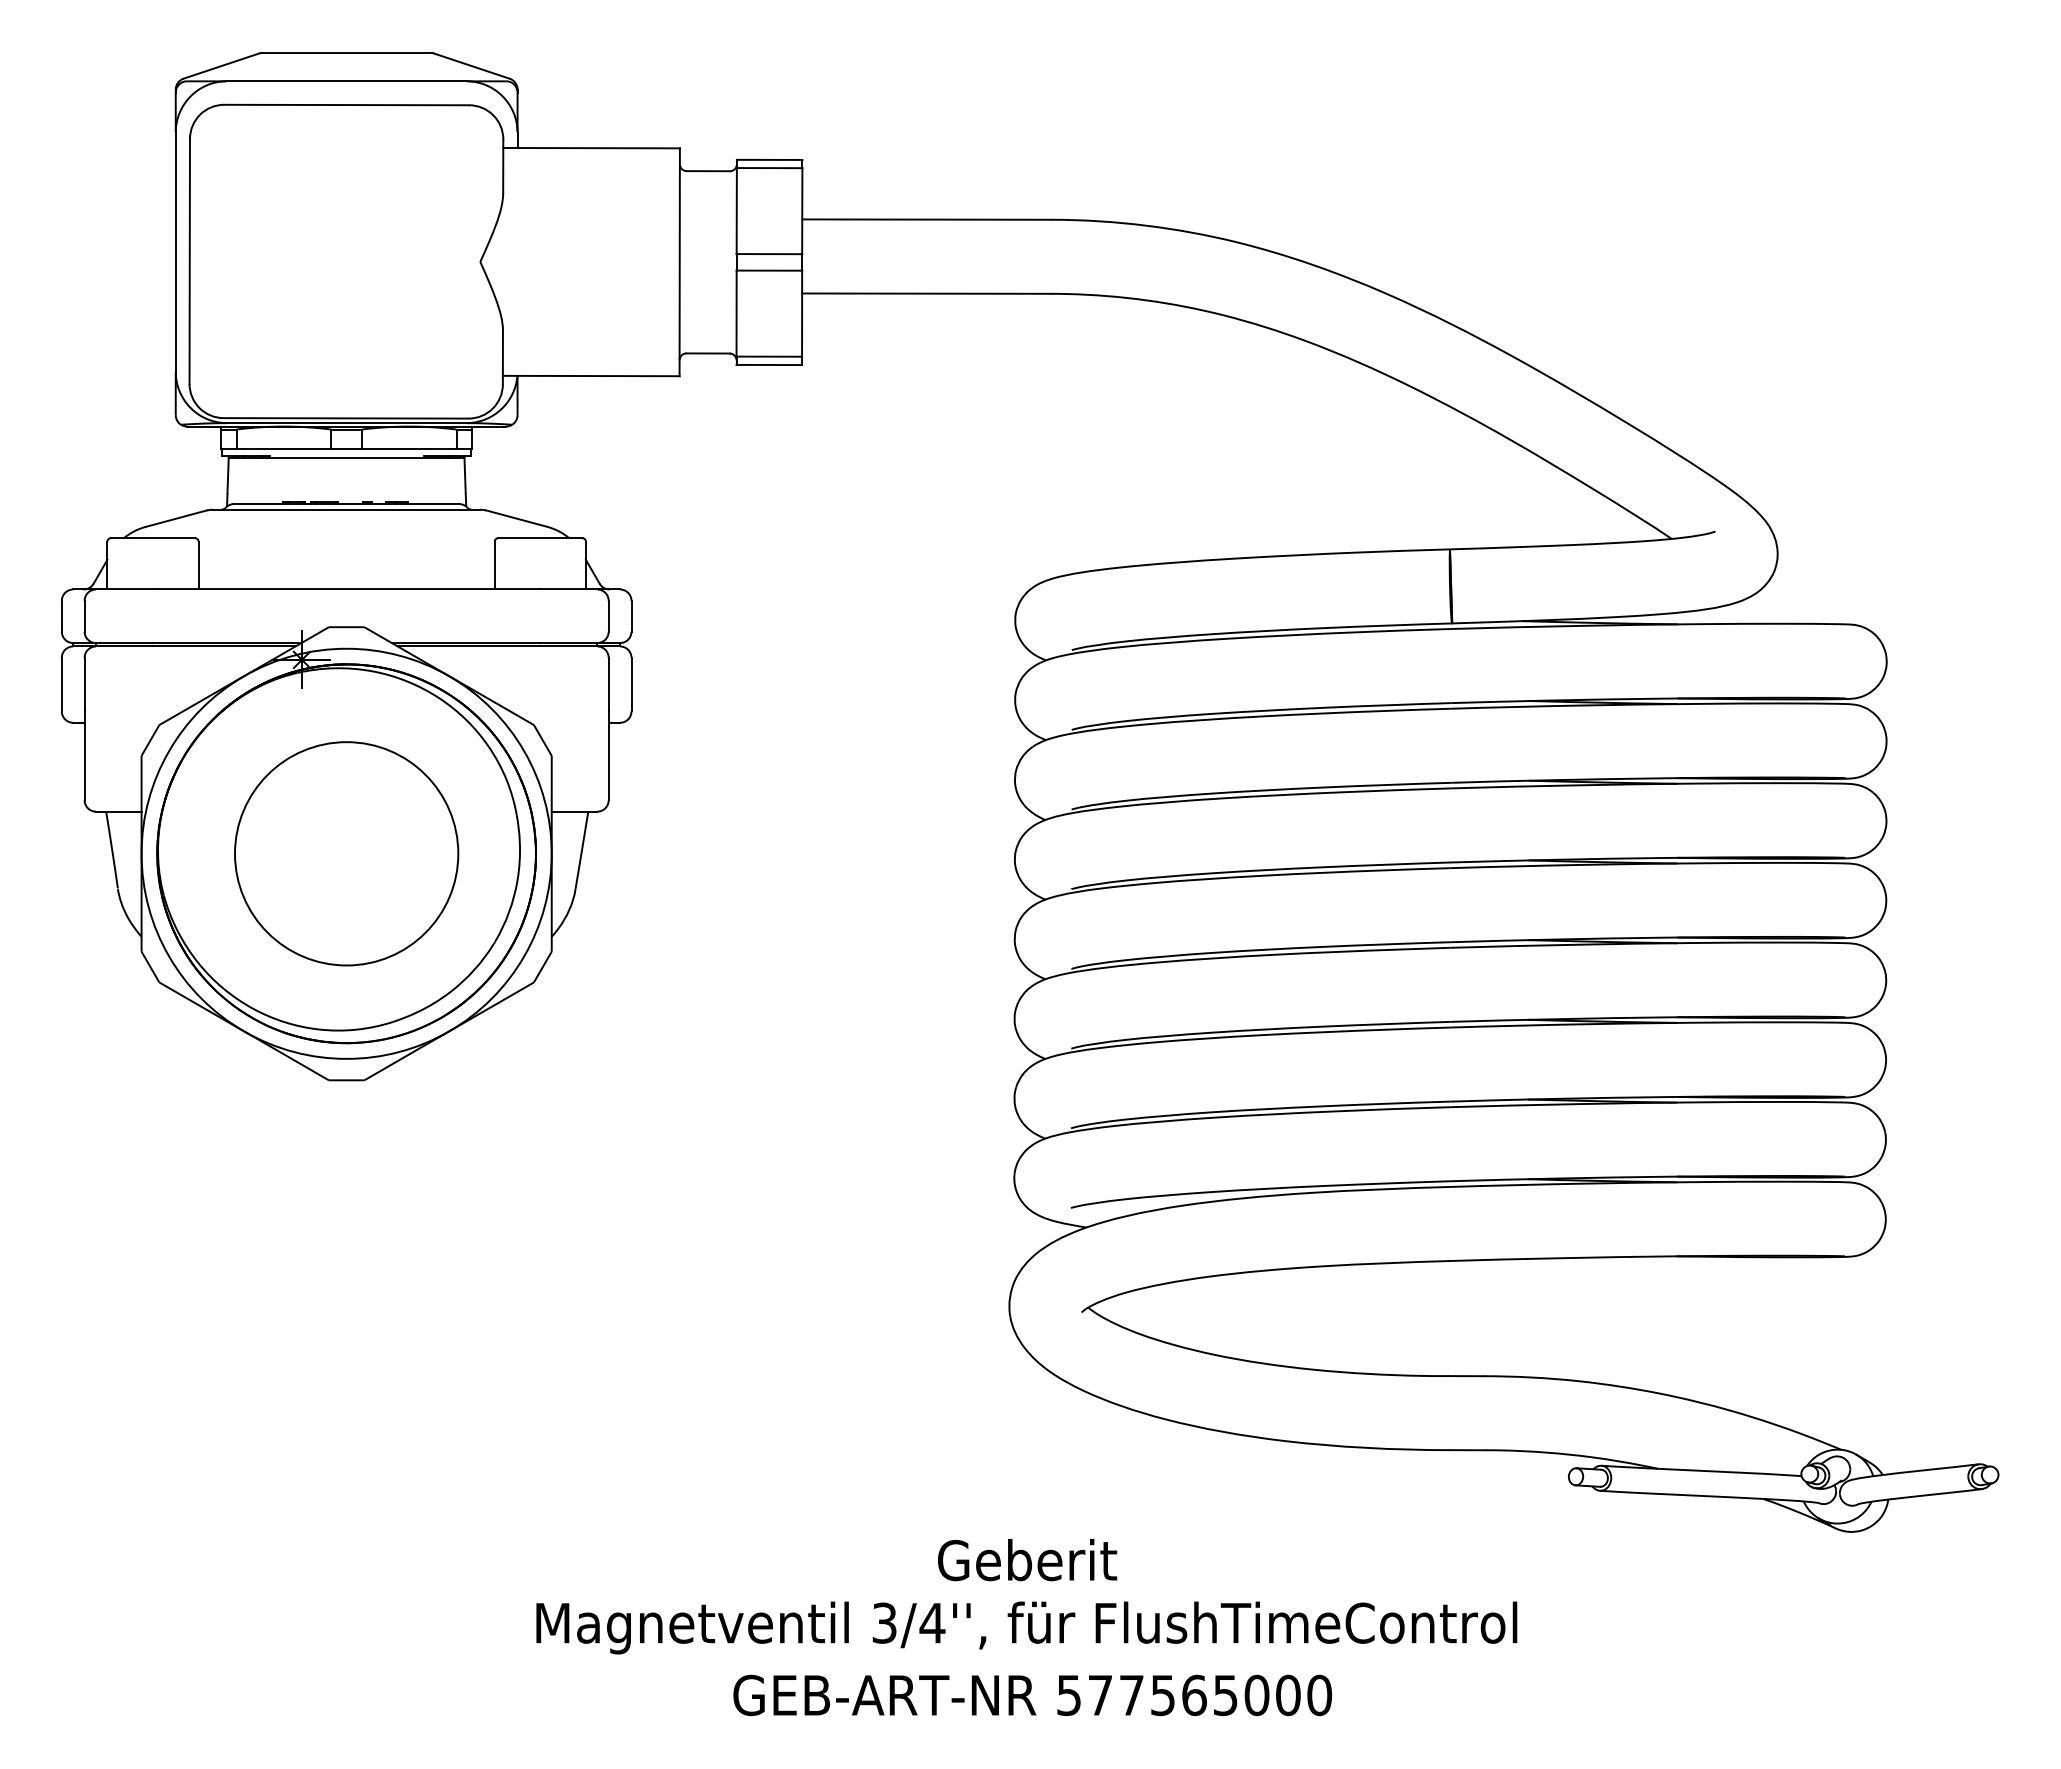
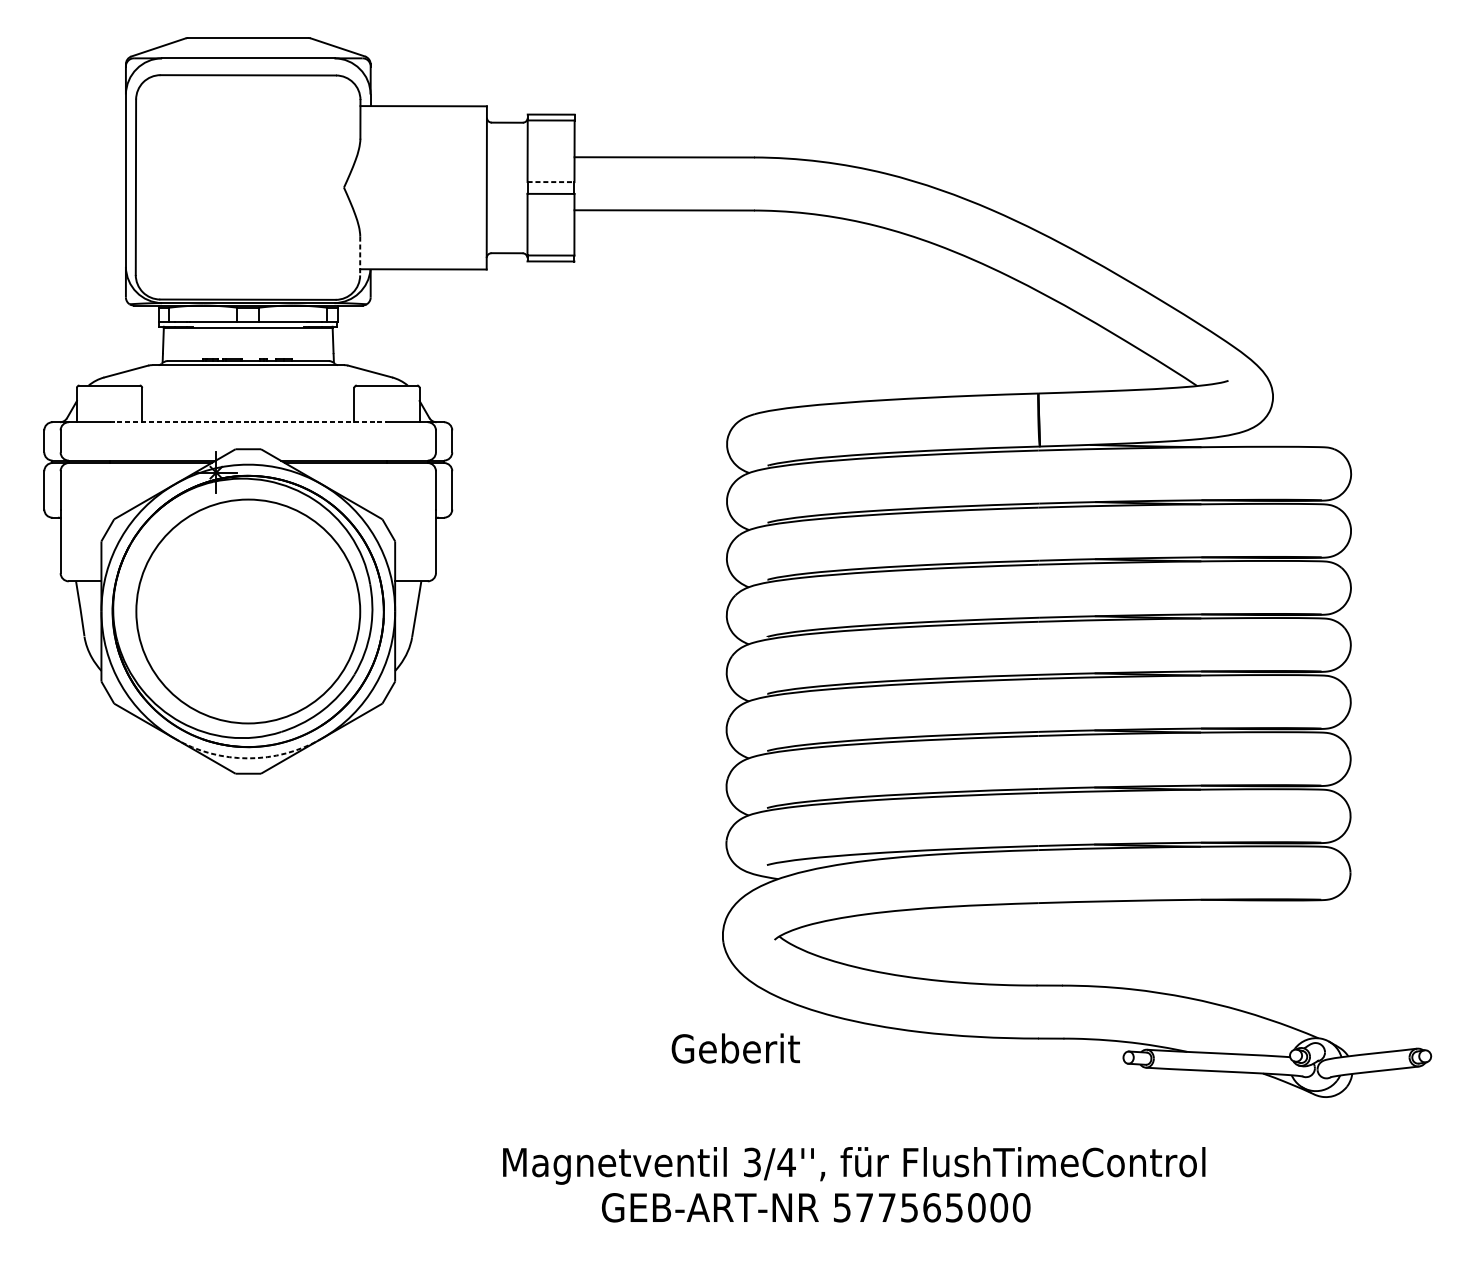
line: (769, 254) -> (551, 182), solid -> dashed
line: (502, 357) -> (359, 256), solid -> dashed
line: (346, 589) -> (248, 422), solid -> dashed
circle: (346, 853) -> (248, 611), size x1.4
arc: (346, 1058) -> (248, 758), solid -> dashed
text: (1027, 1560) -> (735, 1048), moved
text: (1026, 1627) -> (854, 1165), moved
text: (1032, 1695) -> (816, 1207), moved

